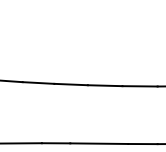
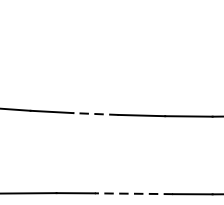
line: (71, 84) -> (96, 113), solid -> dashed
line: (98, 143) -> (132, 193), solid -> dashed

